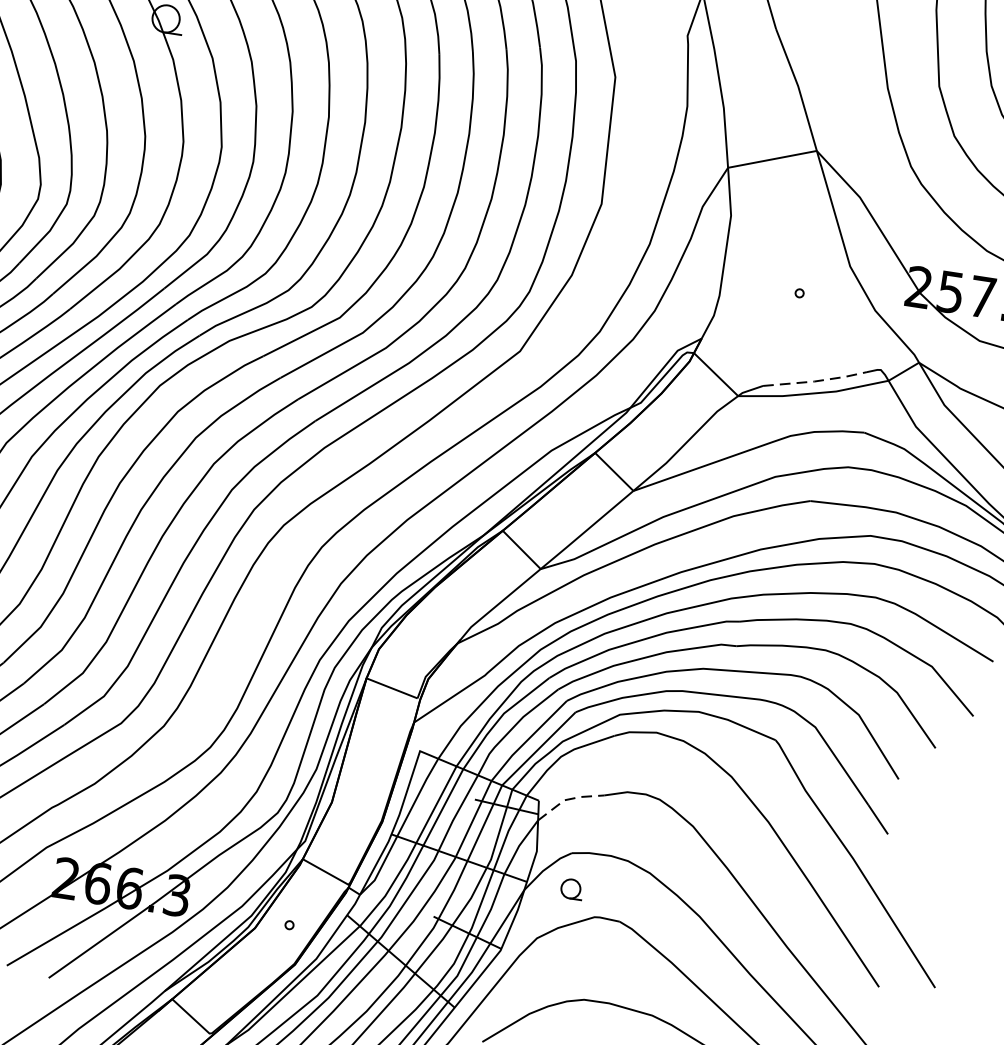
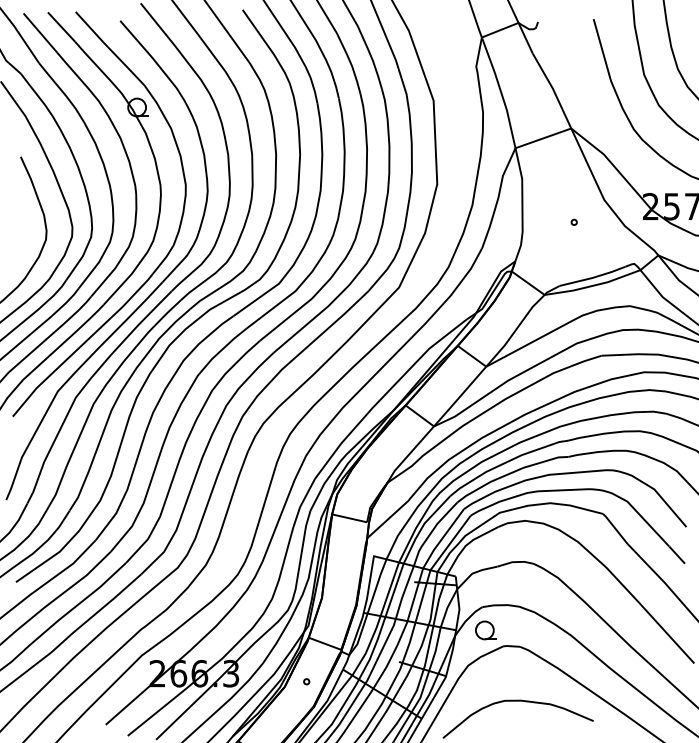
line: (815, 381) -> (593, 277), dashed -> solid
line: (568, 798) -> (474, 572), dashed -> solid
part: (571, 889) -> (485, 630), size x1.43

